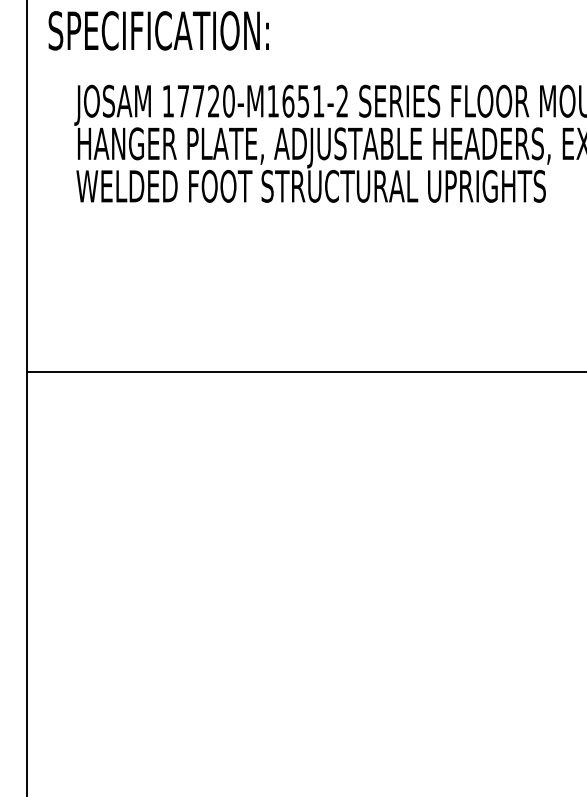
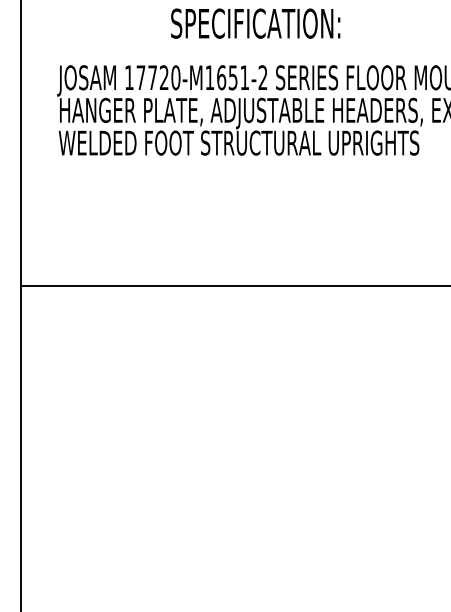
text: (158, 30) -> (255, 23), moved

